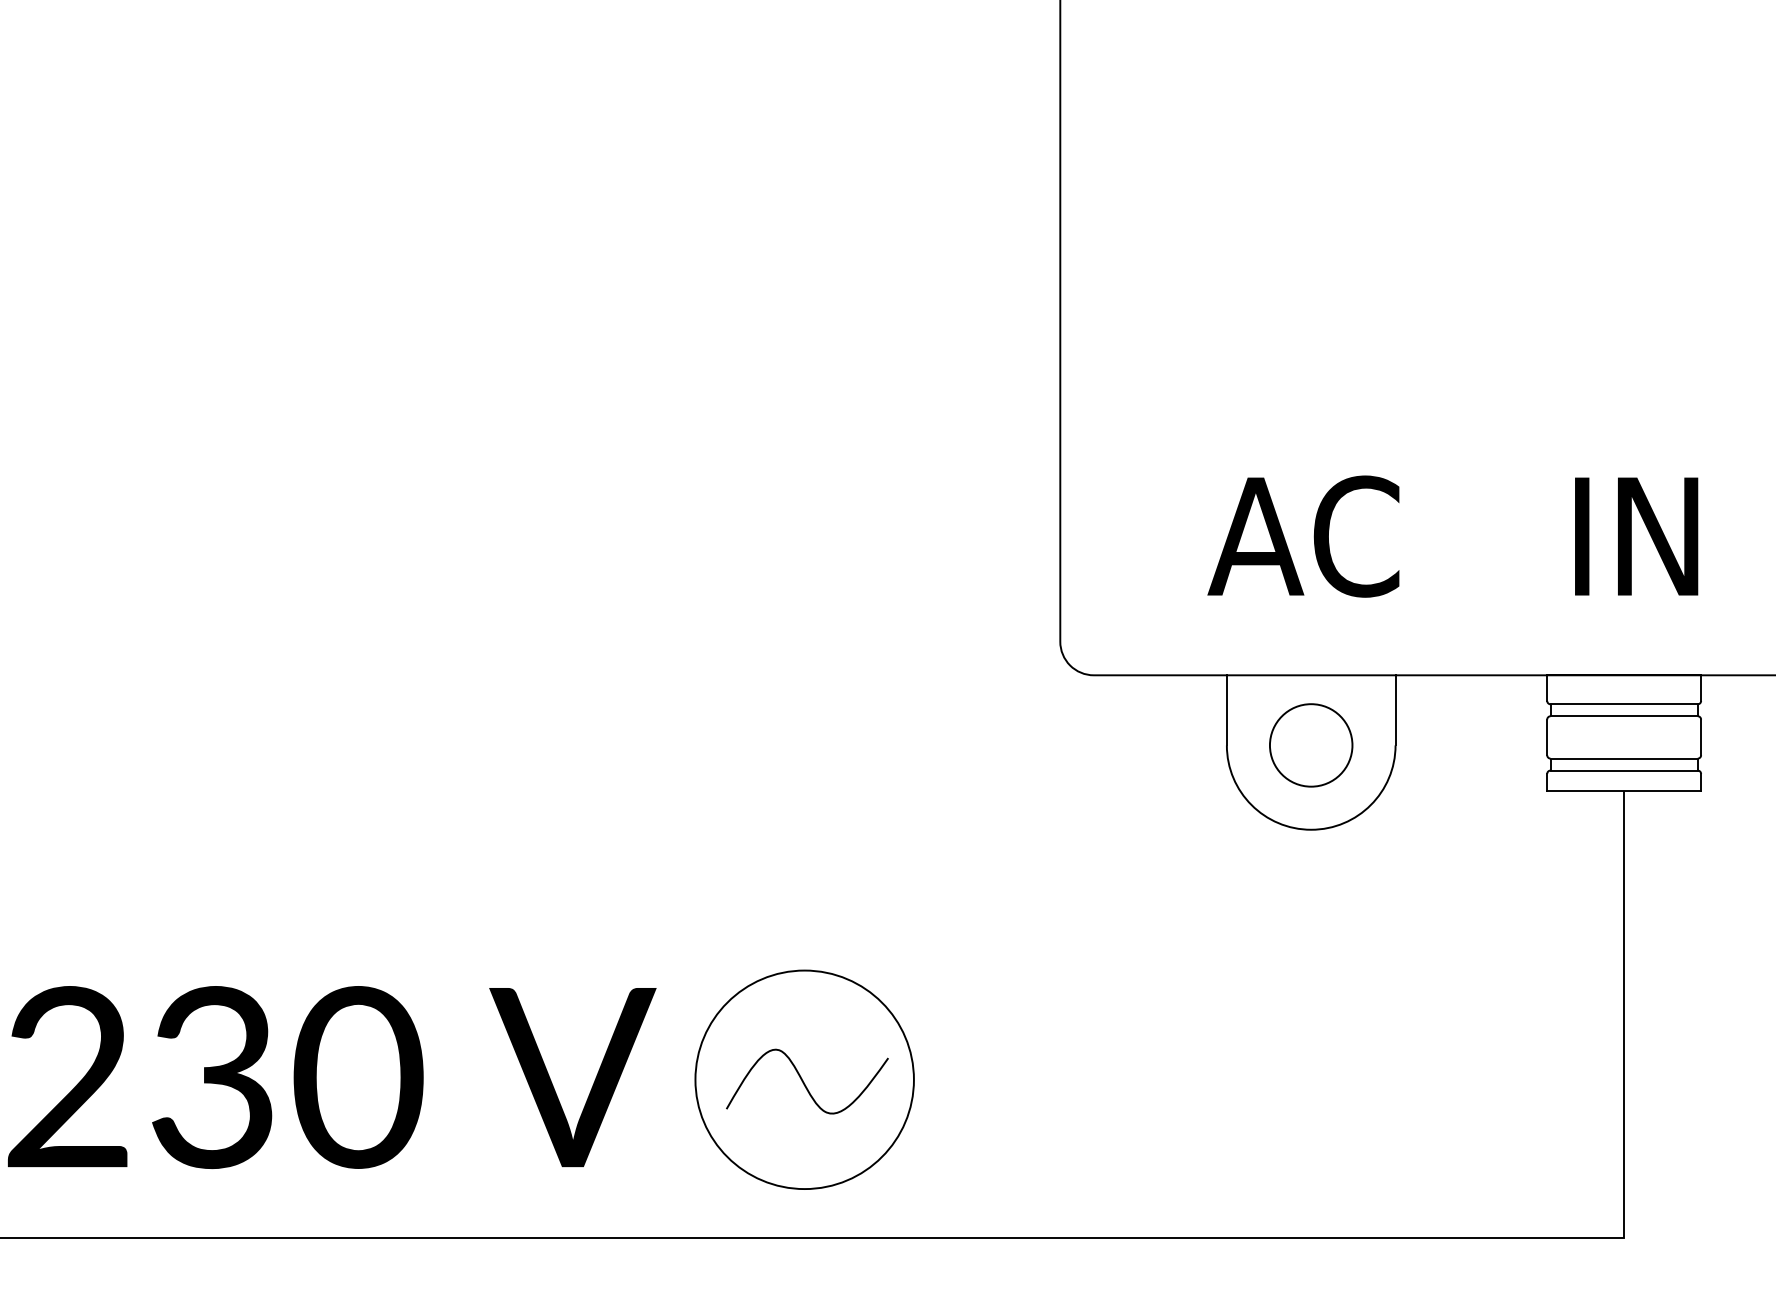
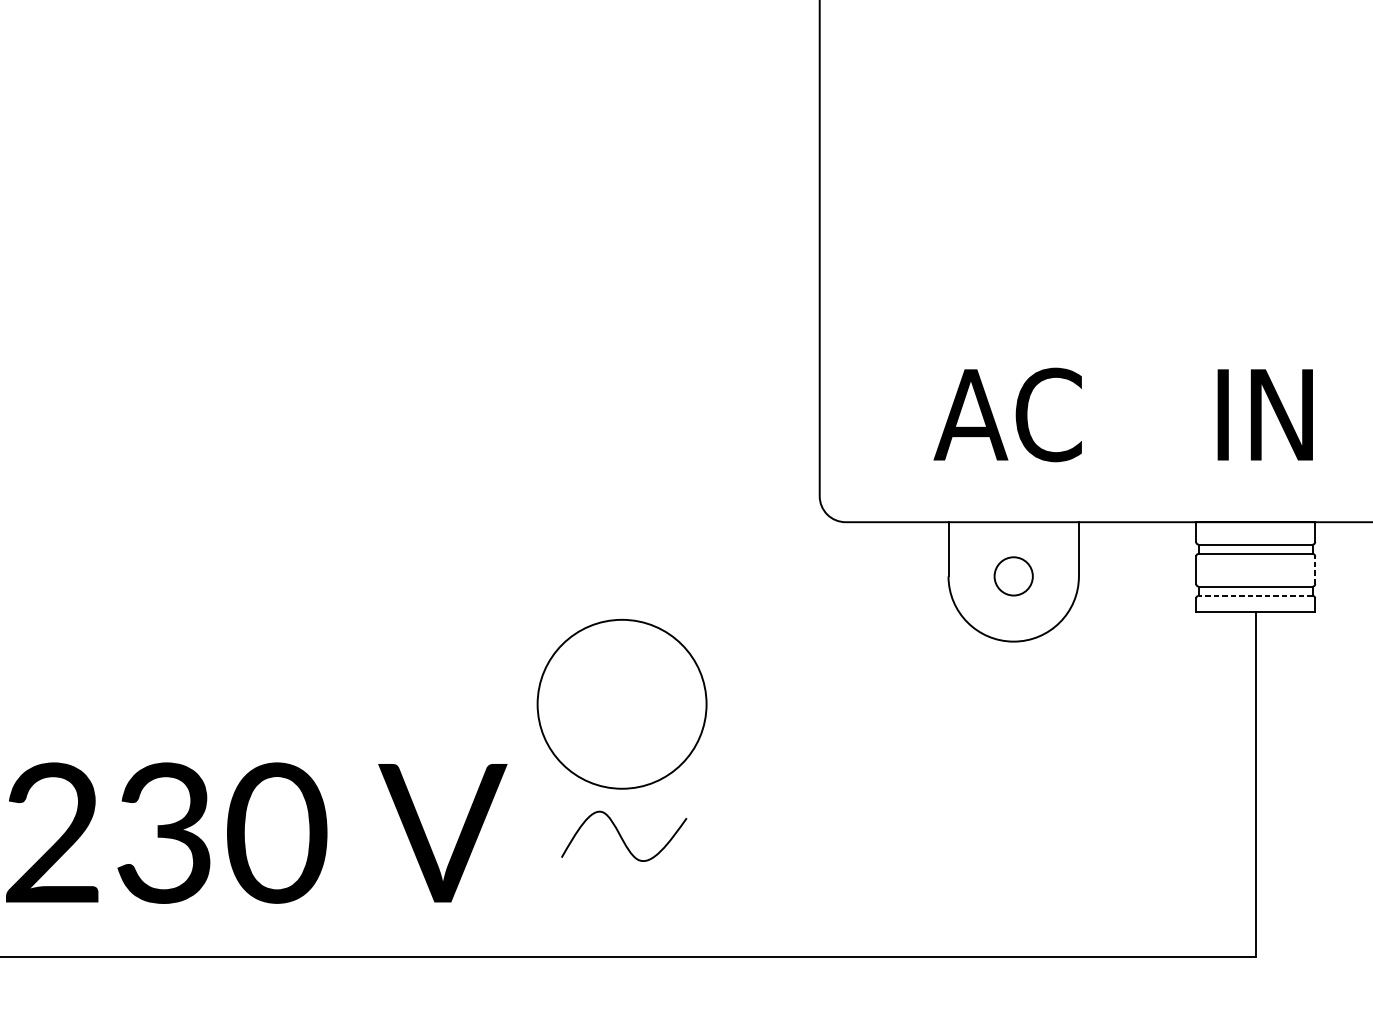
line: (1701, 737) -> (1315, 570), solid -> dashed
circle: (1310, 745) -> (1013, 576), size x0.6
line: (1624, 770) -> (1255, 595), solid -> dashed
circle: (804, 1079) -> (621, 704), moved

